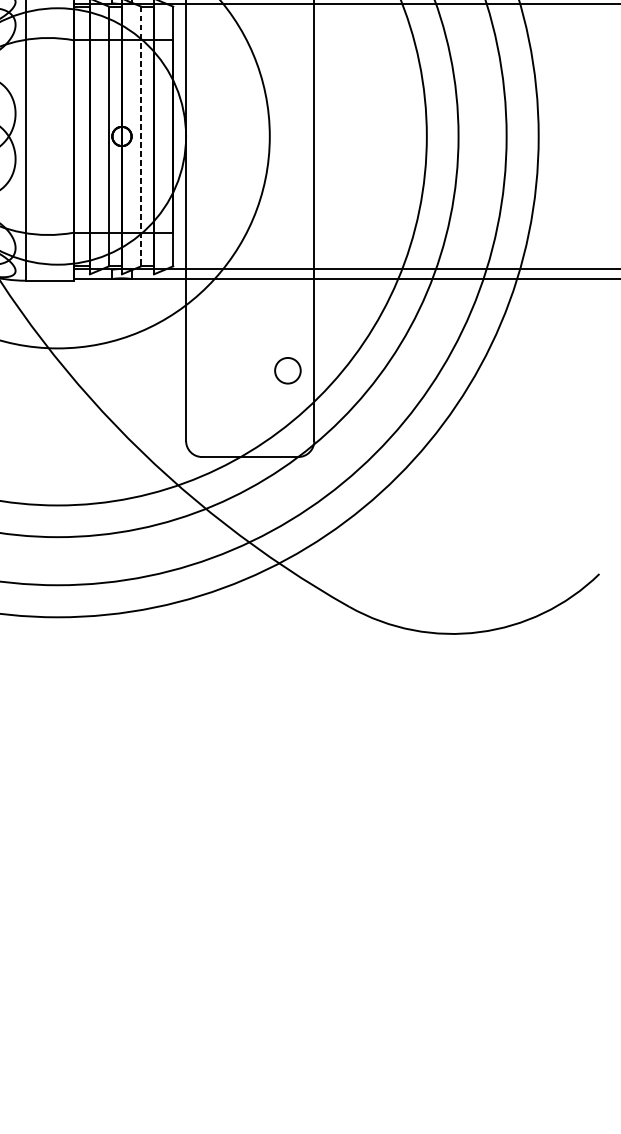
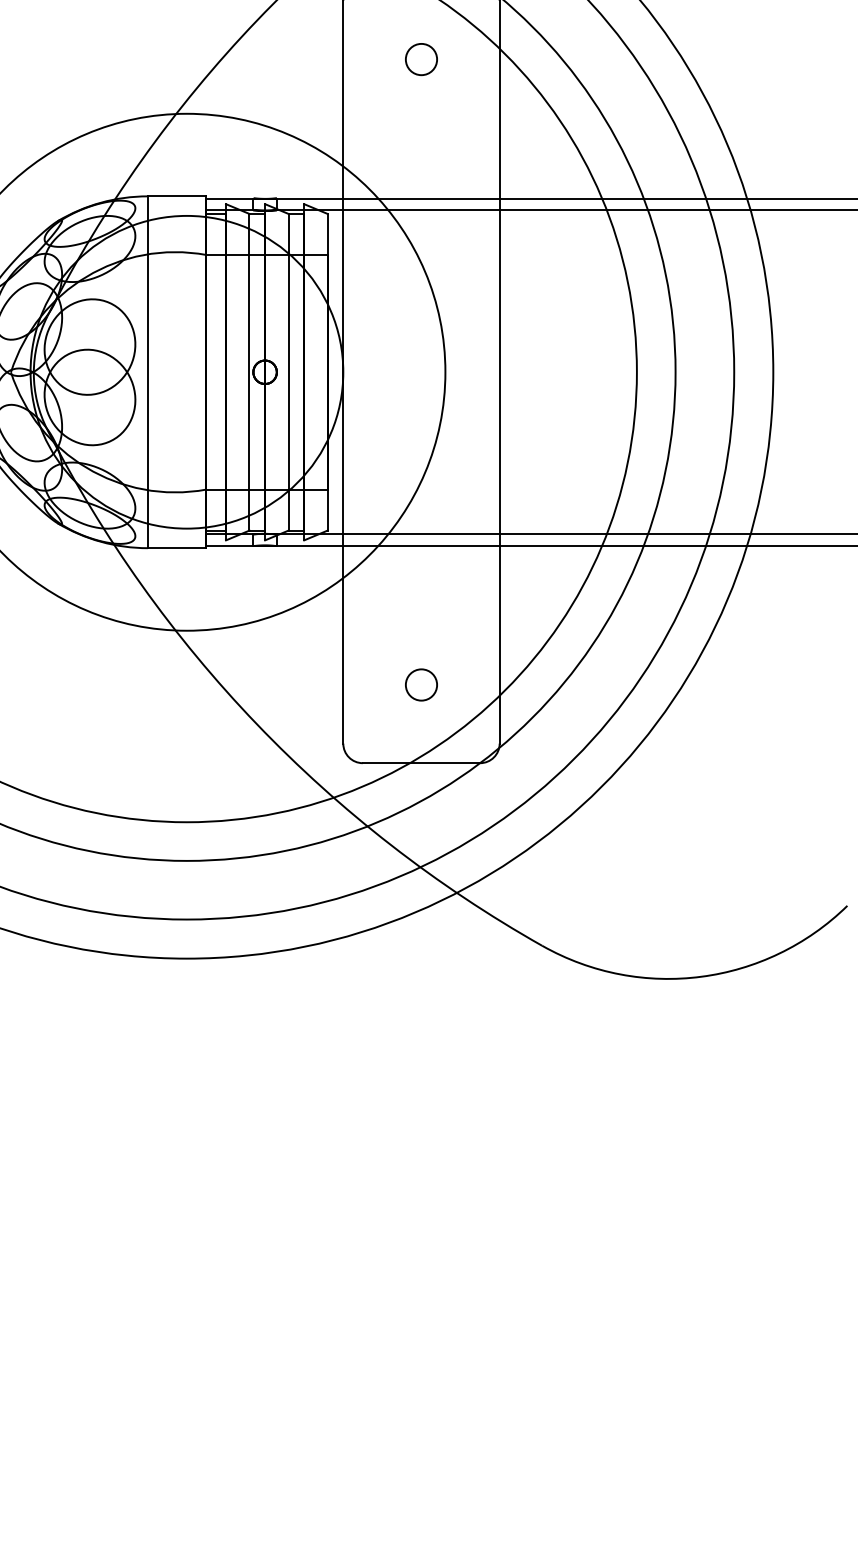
line: (141, 136) -> (288, 372), dashed -> solid
circle: (287, 370) -> (421, 684), moved

